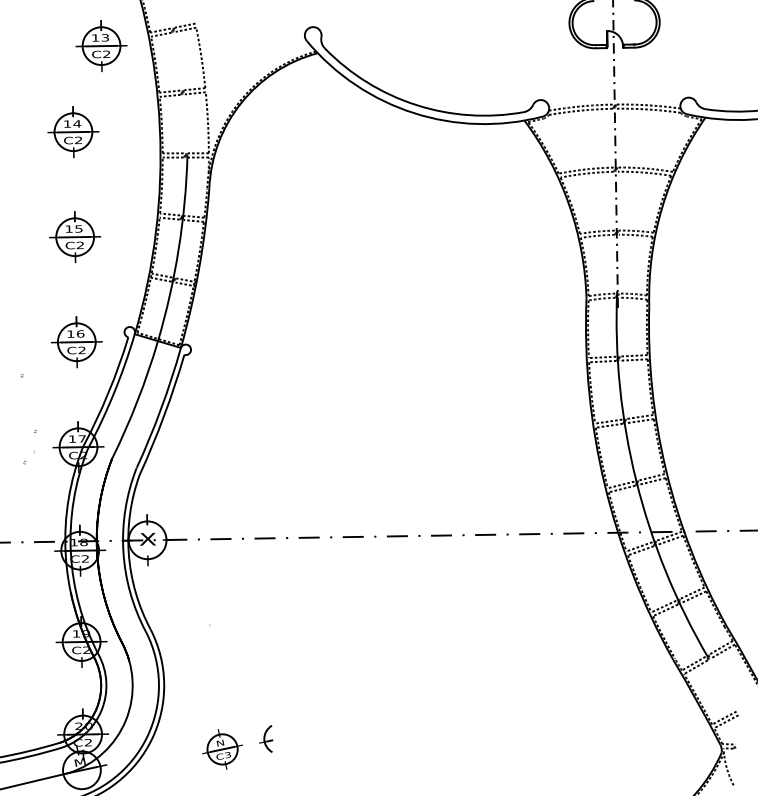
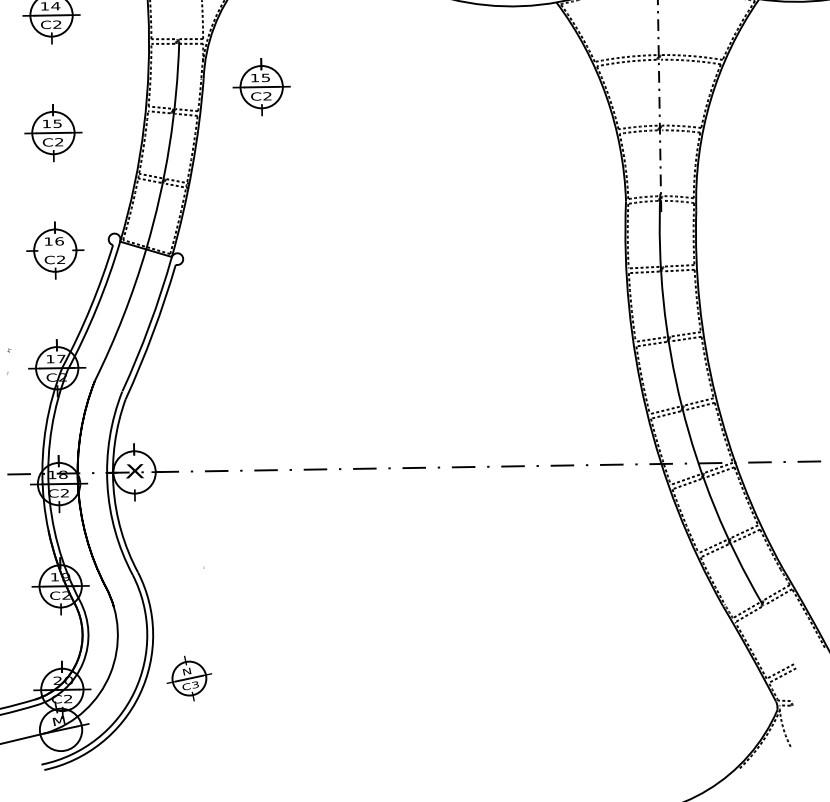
part: (261, 196) -> (262, 87), added
line: (76, 342) -> (54, 250), removed
part: (266, 738) -> (267, 694), removed
part: (222, 749) -> (189, 678), moved

